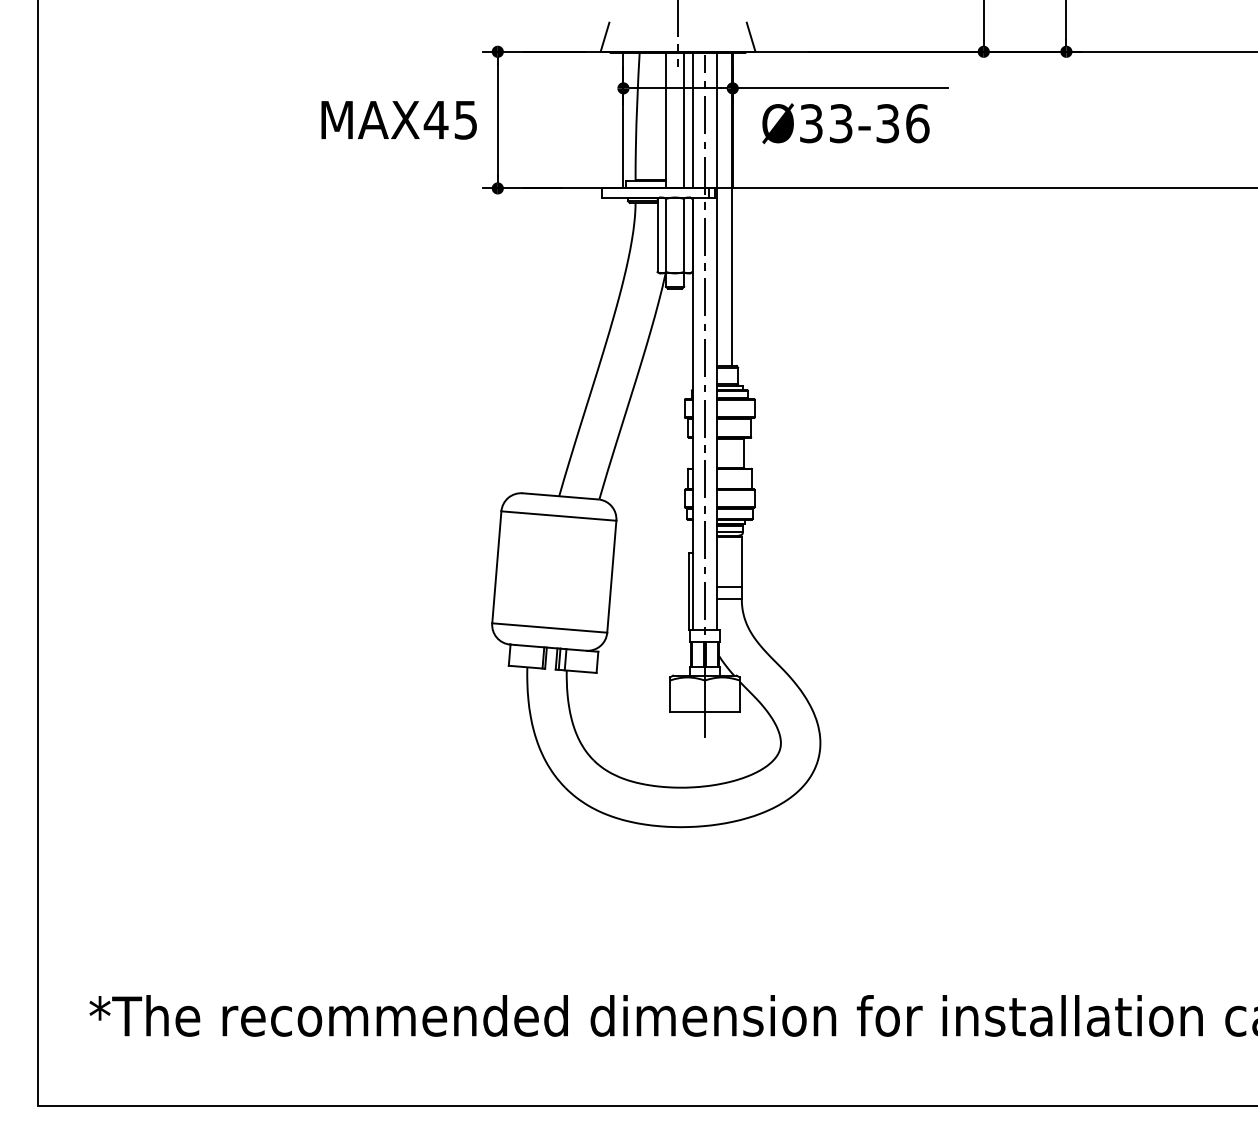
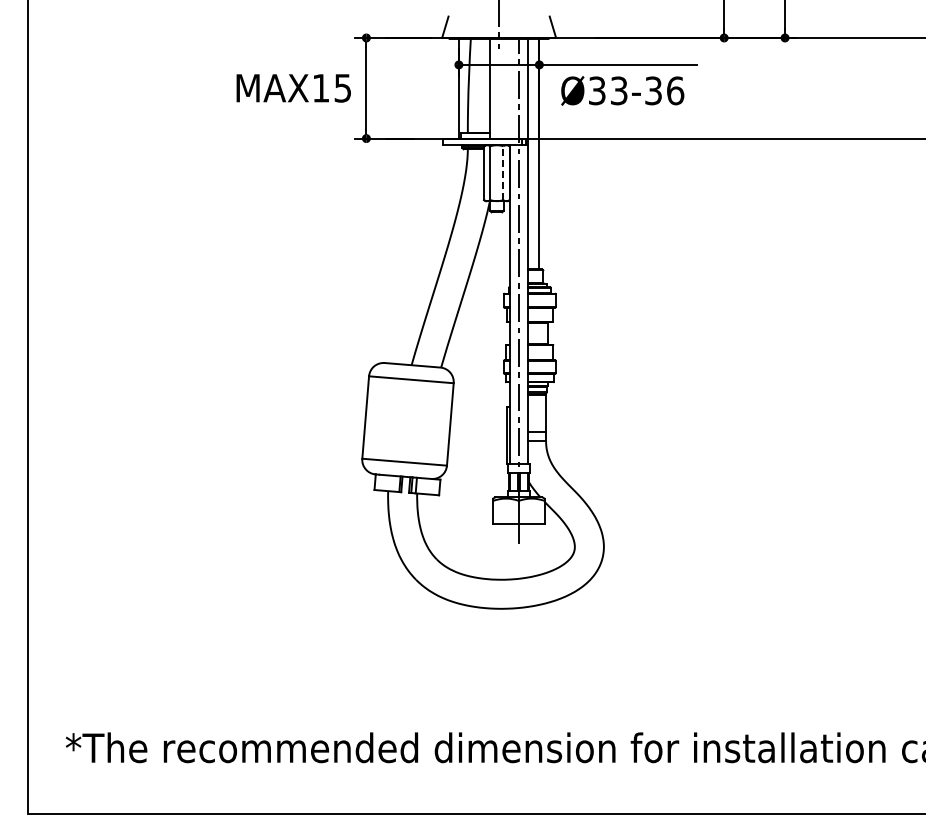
text: (435, 120) -> (320, 88), MAX45 -> MAX15
line: (684, 120) -> (503, 88), removed
line: (692, 120) -> (509, 88), removed
line: (684, 235) -> (503, 173), solid -> dashed

